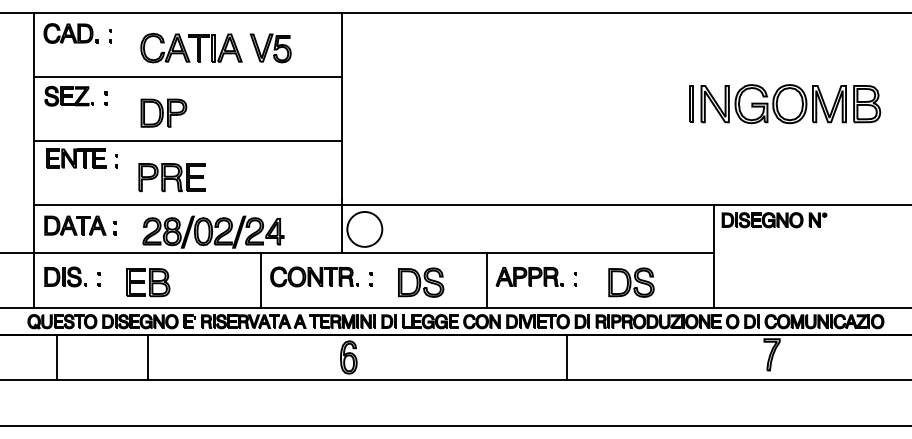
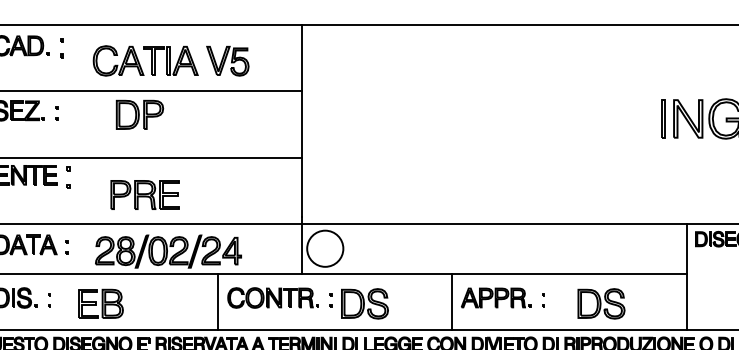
part: (110, 36) -> (61, 48), size x1.4
part: (163, 112) -> (139, 114), moved
part: (116, 161) -> (68, 178), size x1.6
part: (171, 177) -> (144, 194), moved
part: (421, 282) -> (365, 303), moved

